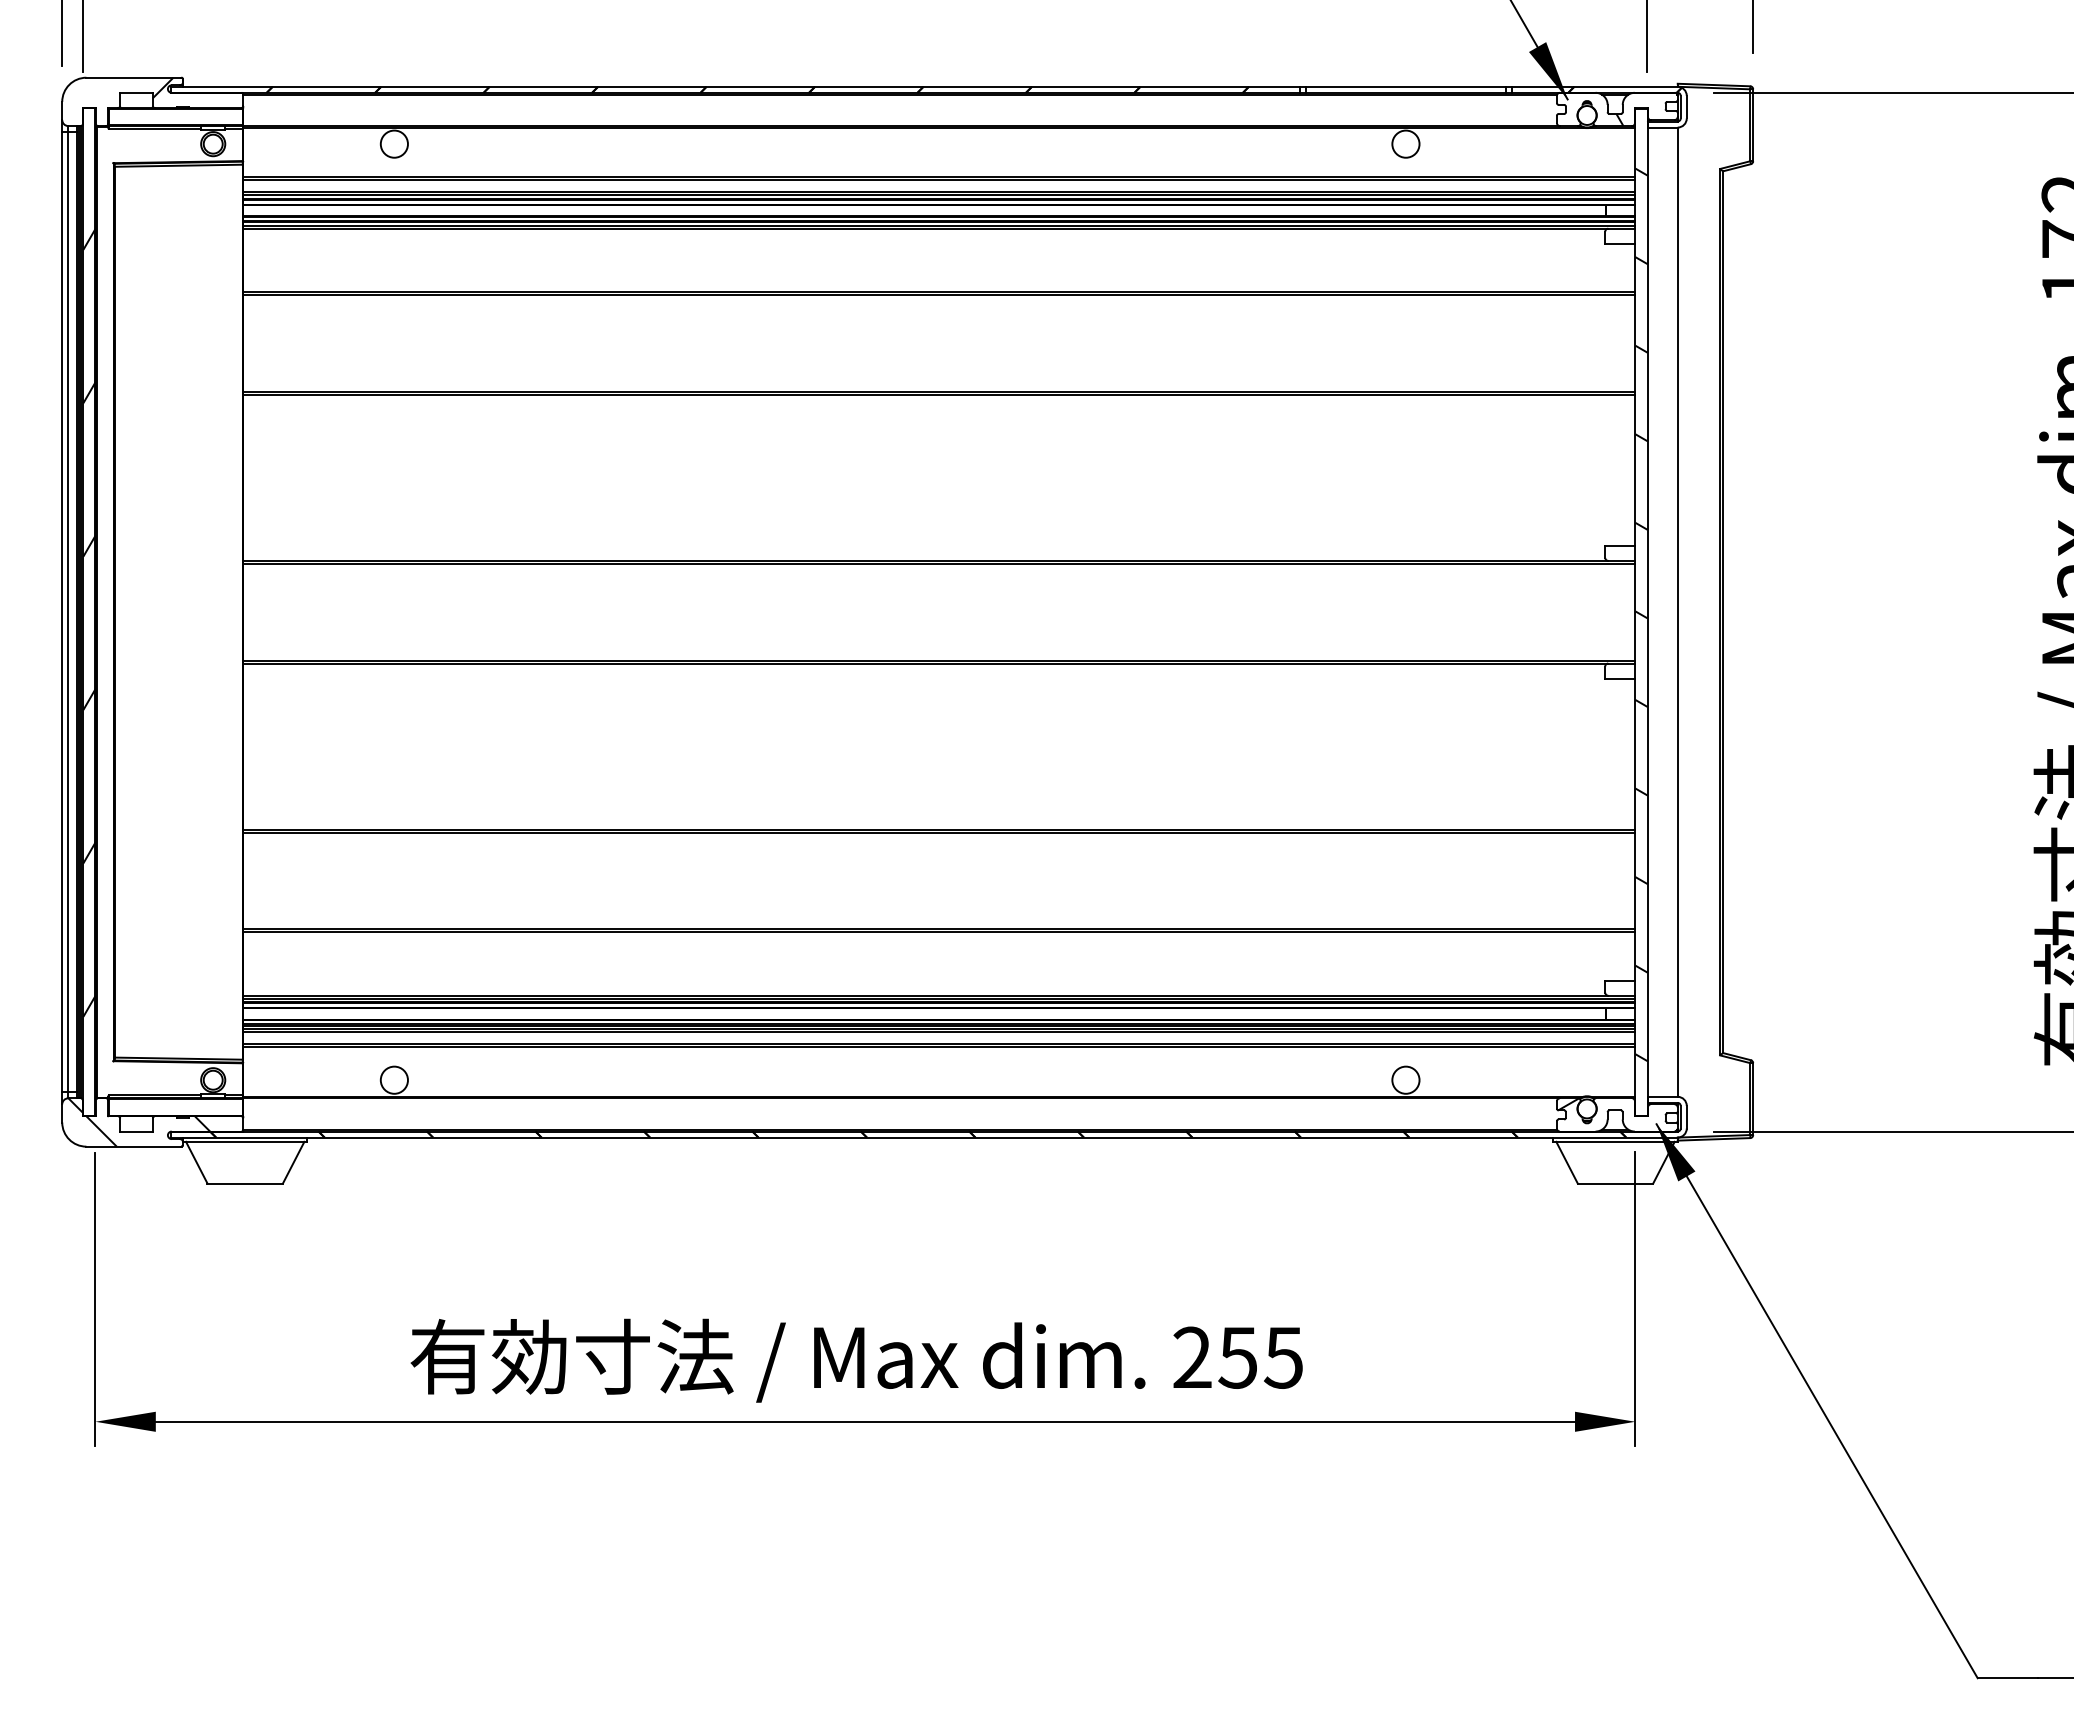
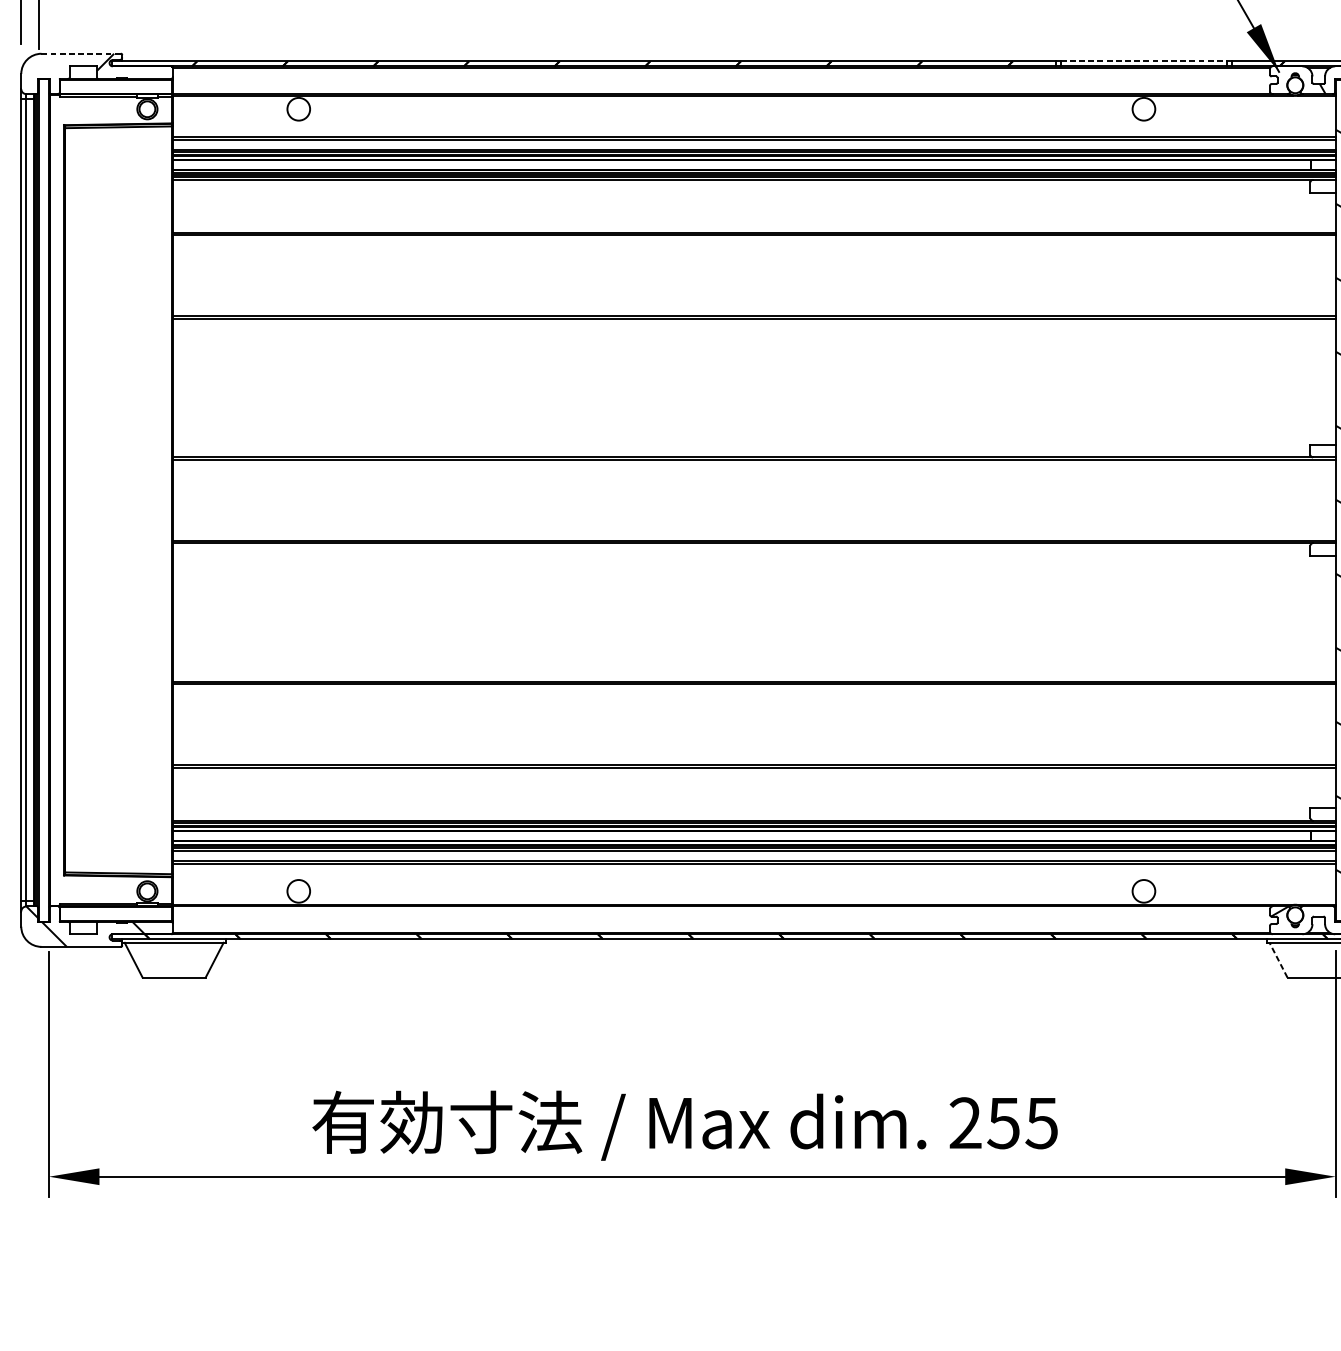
line: (133, 77) -> (80, 53), solid -> dashed
line: (1405, 86) -> (1143, 61), solid -> dashed
hatch: (89, 622) -> (44, 508), removed
line: (1566, 1162) -> (1278, 960), solid -> dashed

